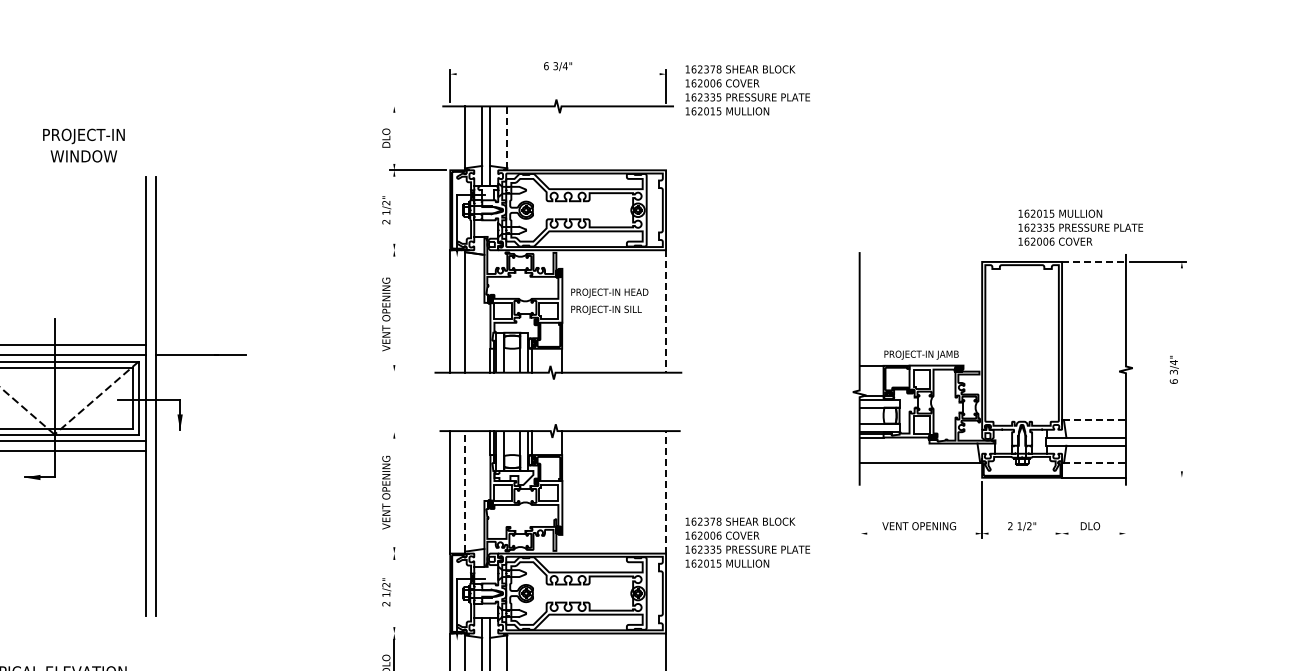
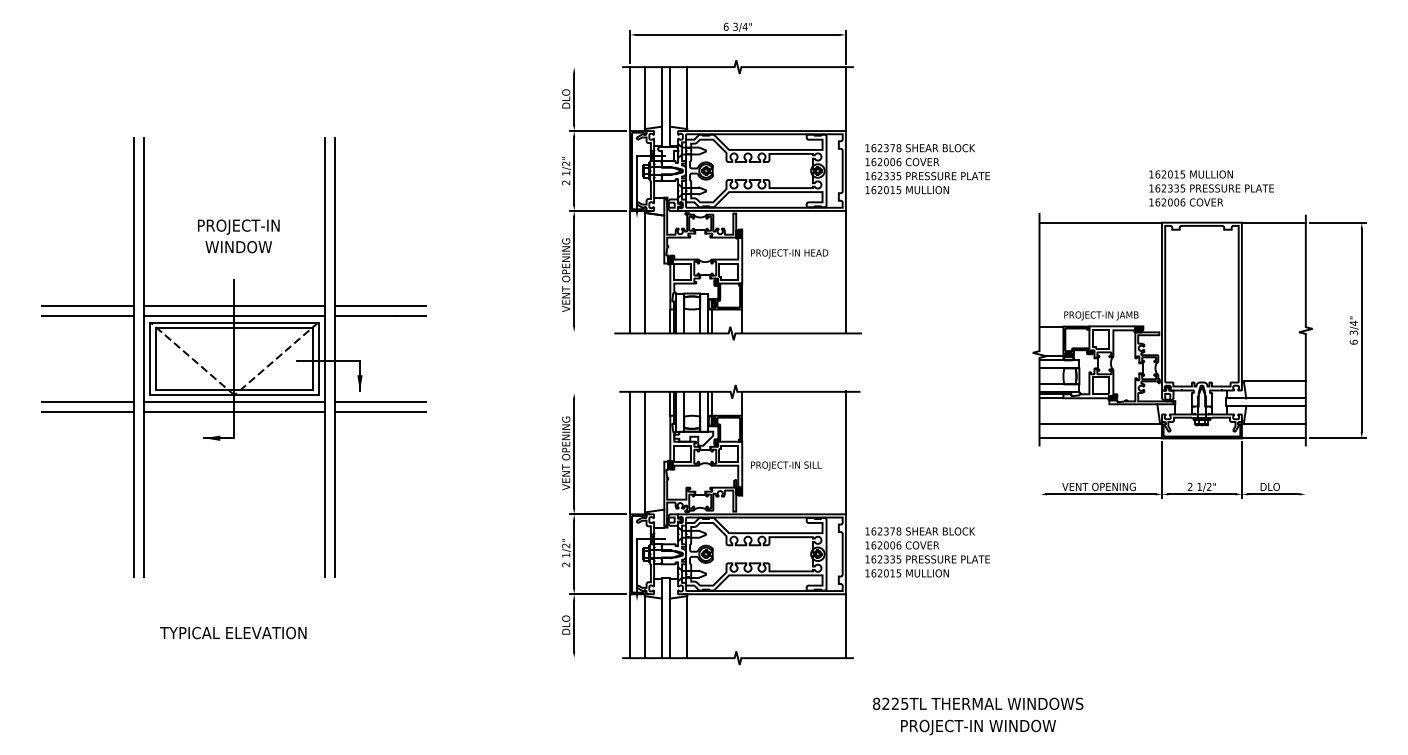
line: (557, 73) -> (737, 34), added
text: (747, 90) -> (927, 169), moved
line: (507, 136) -> (687, 97), dashed -> solid
line: (394, 137) -> (574, 98), added
line: (450, 138) -> (630, 99), added
line: (665, 138) -> (845, 99), added
text: (83, 145) -> (238, 236), moved
line: (394, 209) -> (574, 170), added
text: (1080, 227) -> (1211, 188), moved
line: (418, 249) -> (598, 210), added
line: (920, 261) -> (1100, 222), added
line: (1093, 261) -> (1273, 222), dashed -> solid
text: (606, 309) -> (786, 465), moved
line: (394, 310) -> (574, 271), added
line: (665, 311) -> (845, 272), dashed -> solid
line: (200, 344) -> (380, 305), added
line: (1181, 369) -> (1361, 330), added
line: (1095, 420) -> (1275, 381), dashed -> solid
line: (200, 440) -> (380, 401), added
line: (200, 450) -> (380, 411), added
line: (1095, 462) -> (1275, 423), dashed -> solid
line: (920, 477) -> (1100, 438), added
line: (1157, 477) -> (1337, 438), added
line: (394, 491) -> (574, 452), added
line: (464, 491) -> (644, 452), dashed -> solid
line: (665, 491) -> (845, 452), dashed -> solid
line: (1061, 509) -> (1241, 470), added
line: (920, 533) -> (1100, 494), added
line: (1021, 533) -> (1201, 494), added
line: (1093, 533) -> (1273, 494), added
text: (747, 542) -> (927, 552), moved
line: (418, 553) -> (598, 514), added
line: (394, 592) -> (574, 553), added
line: (418, 633) -> (598, 594), added

